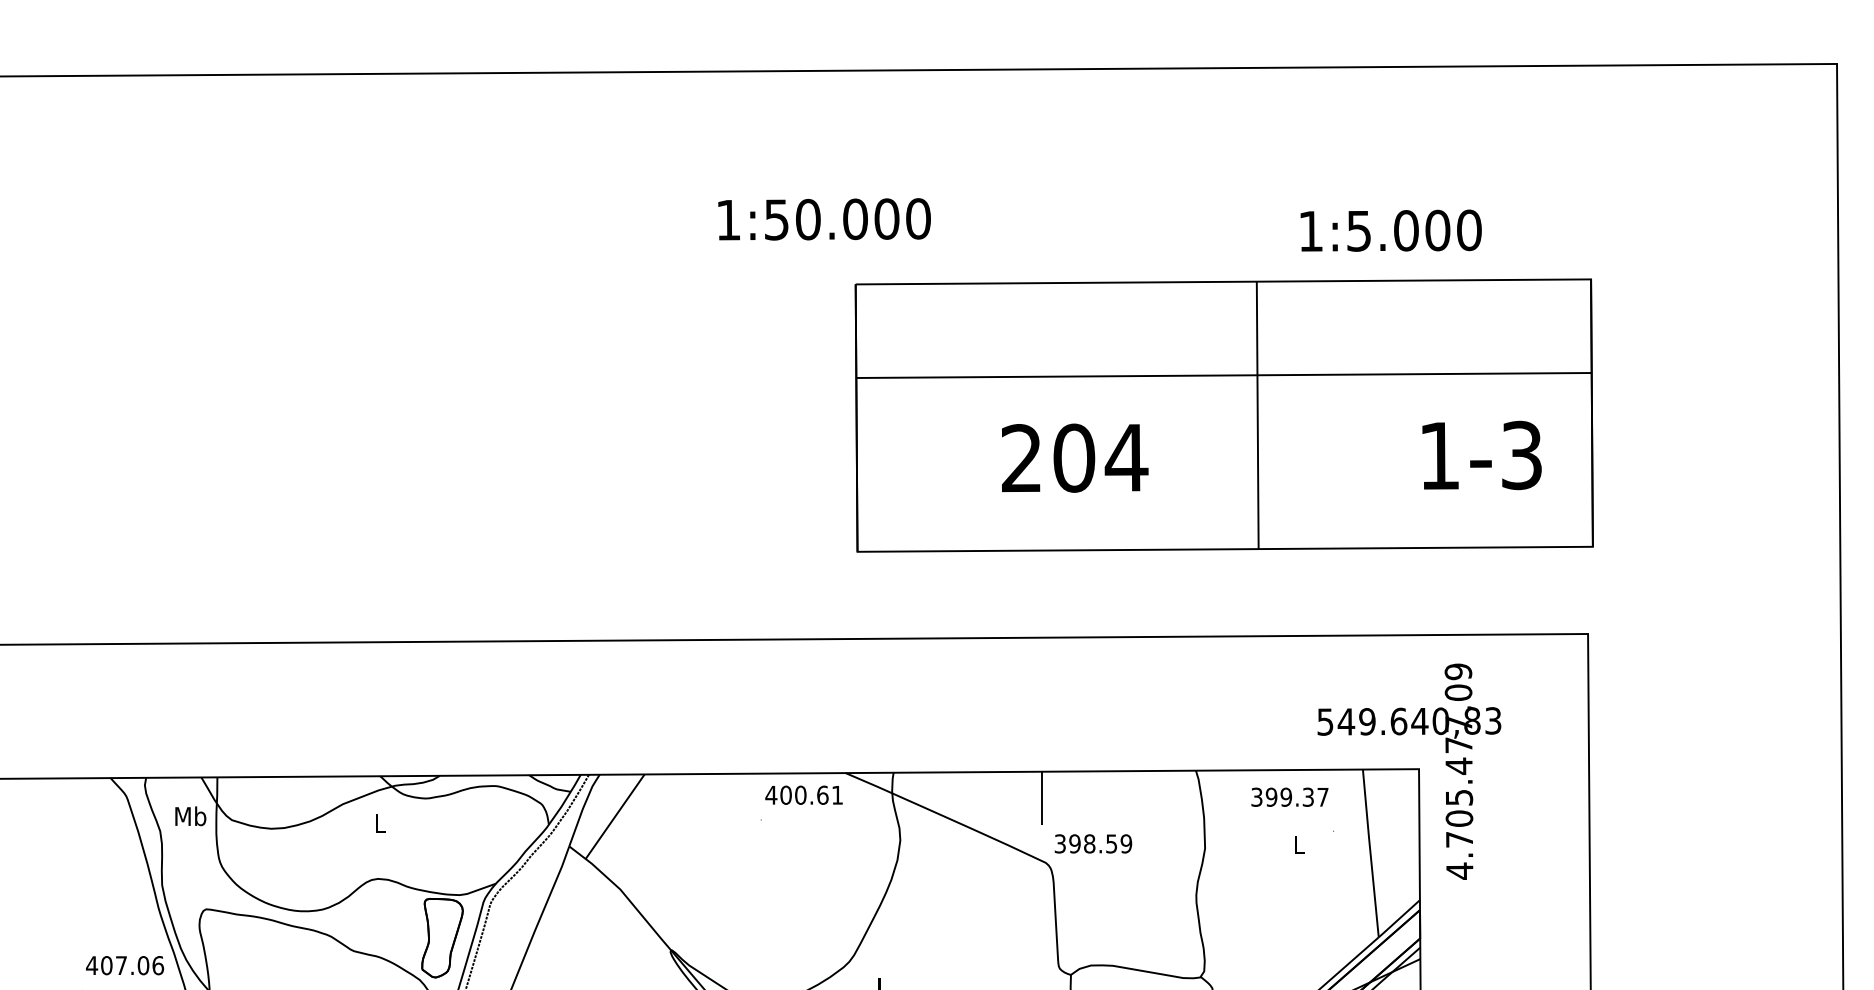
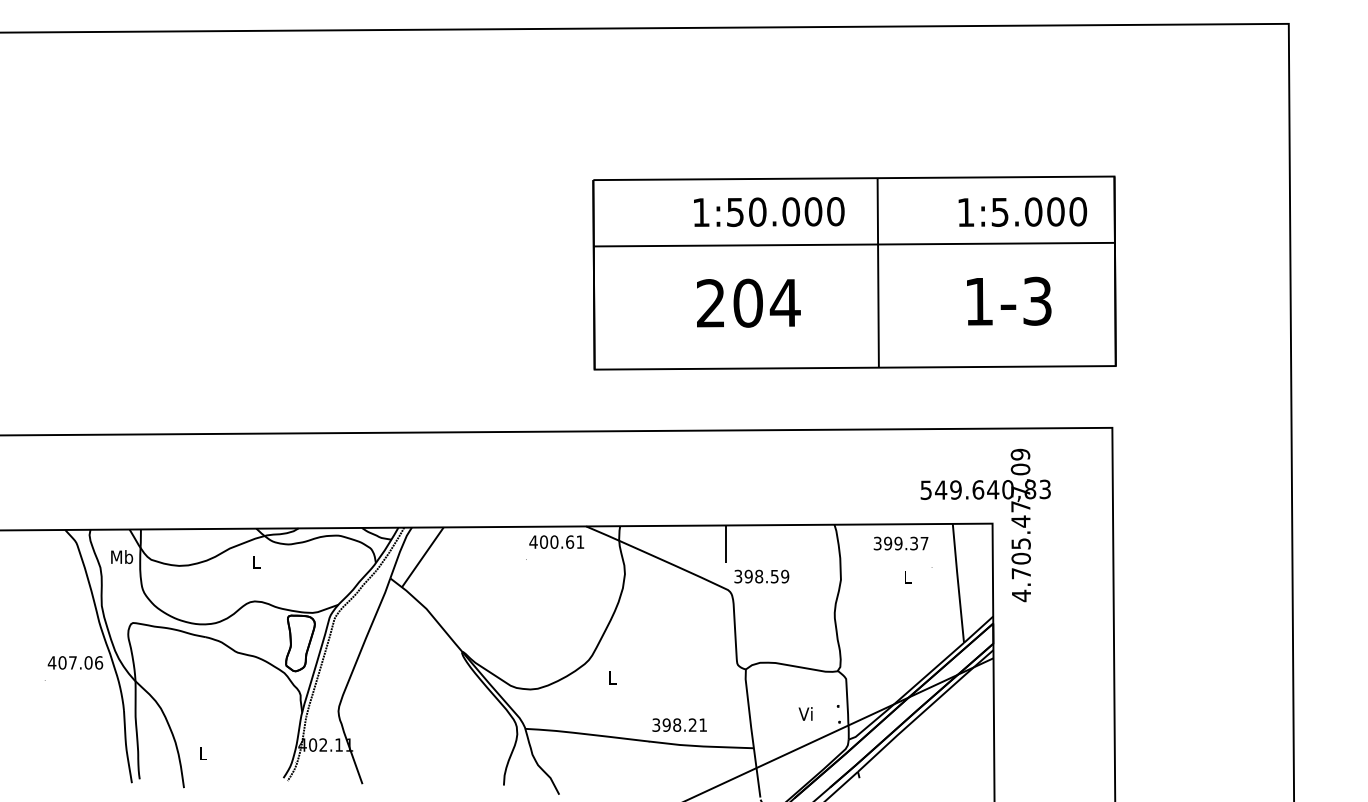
text: (824, 218) -> (769, 211), moved
text: (1390, 229) -> (1022, 211), moved
text: (1482, 454) -> (1009, 300), moved

